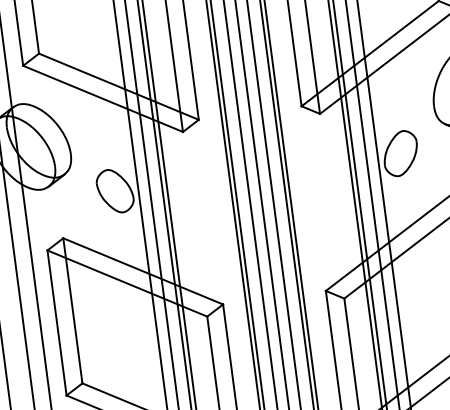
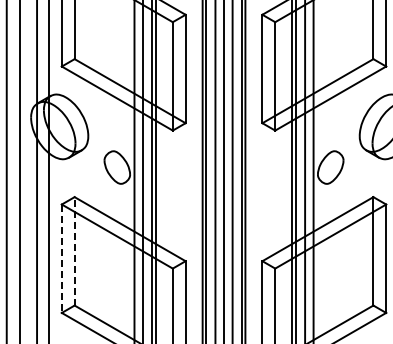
line: (72, 309) -> (74, 250), solid -> dashed
line: (56, 324) -> (61, 259), solid -> dashed

